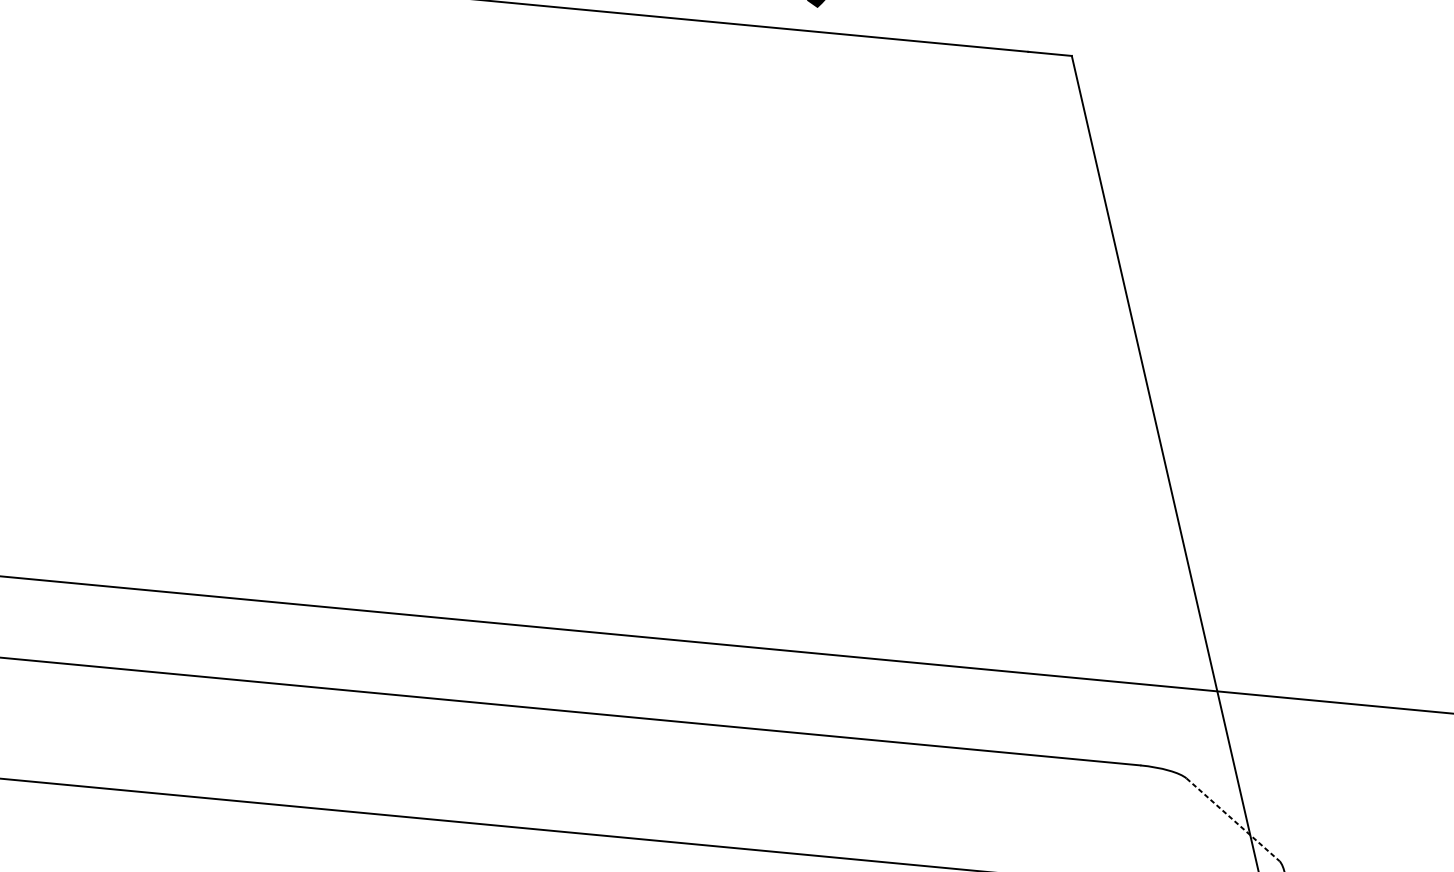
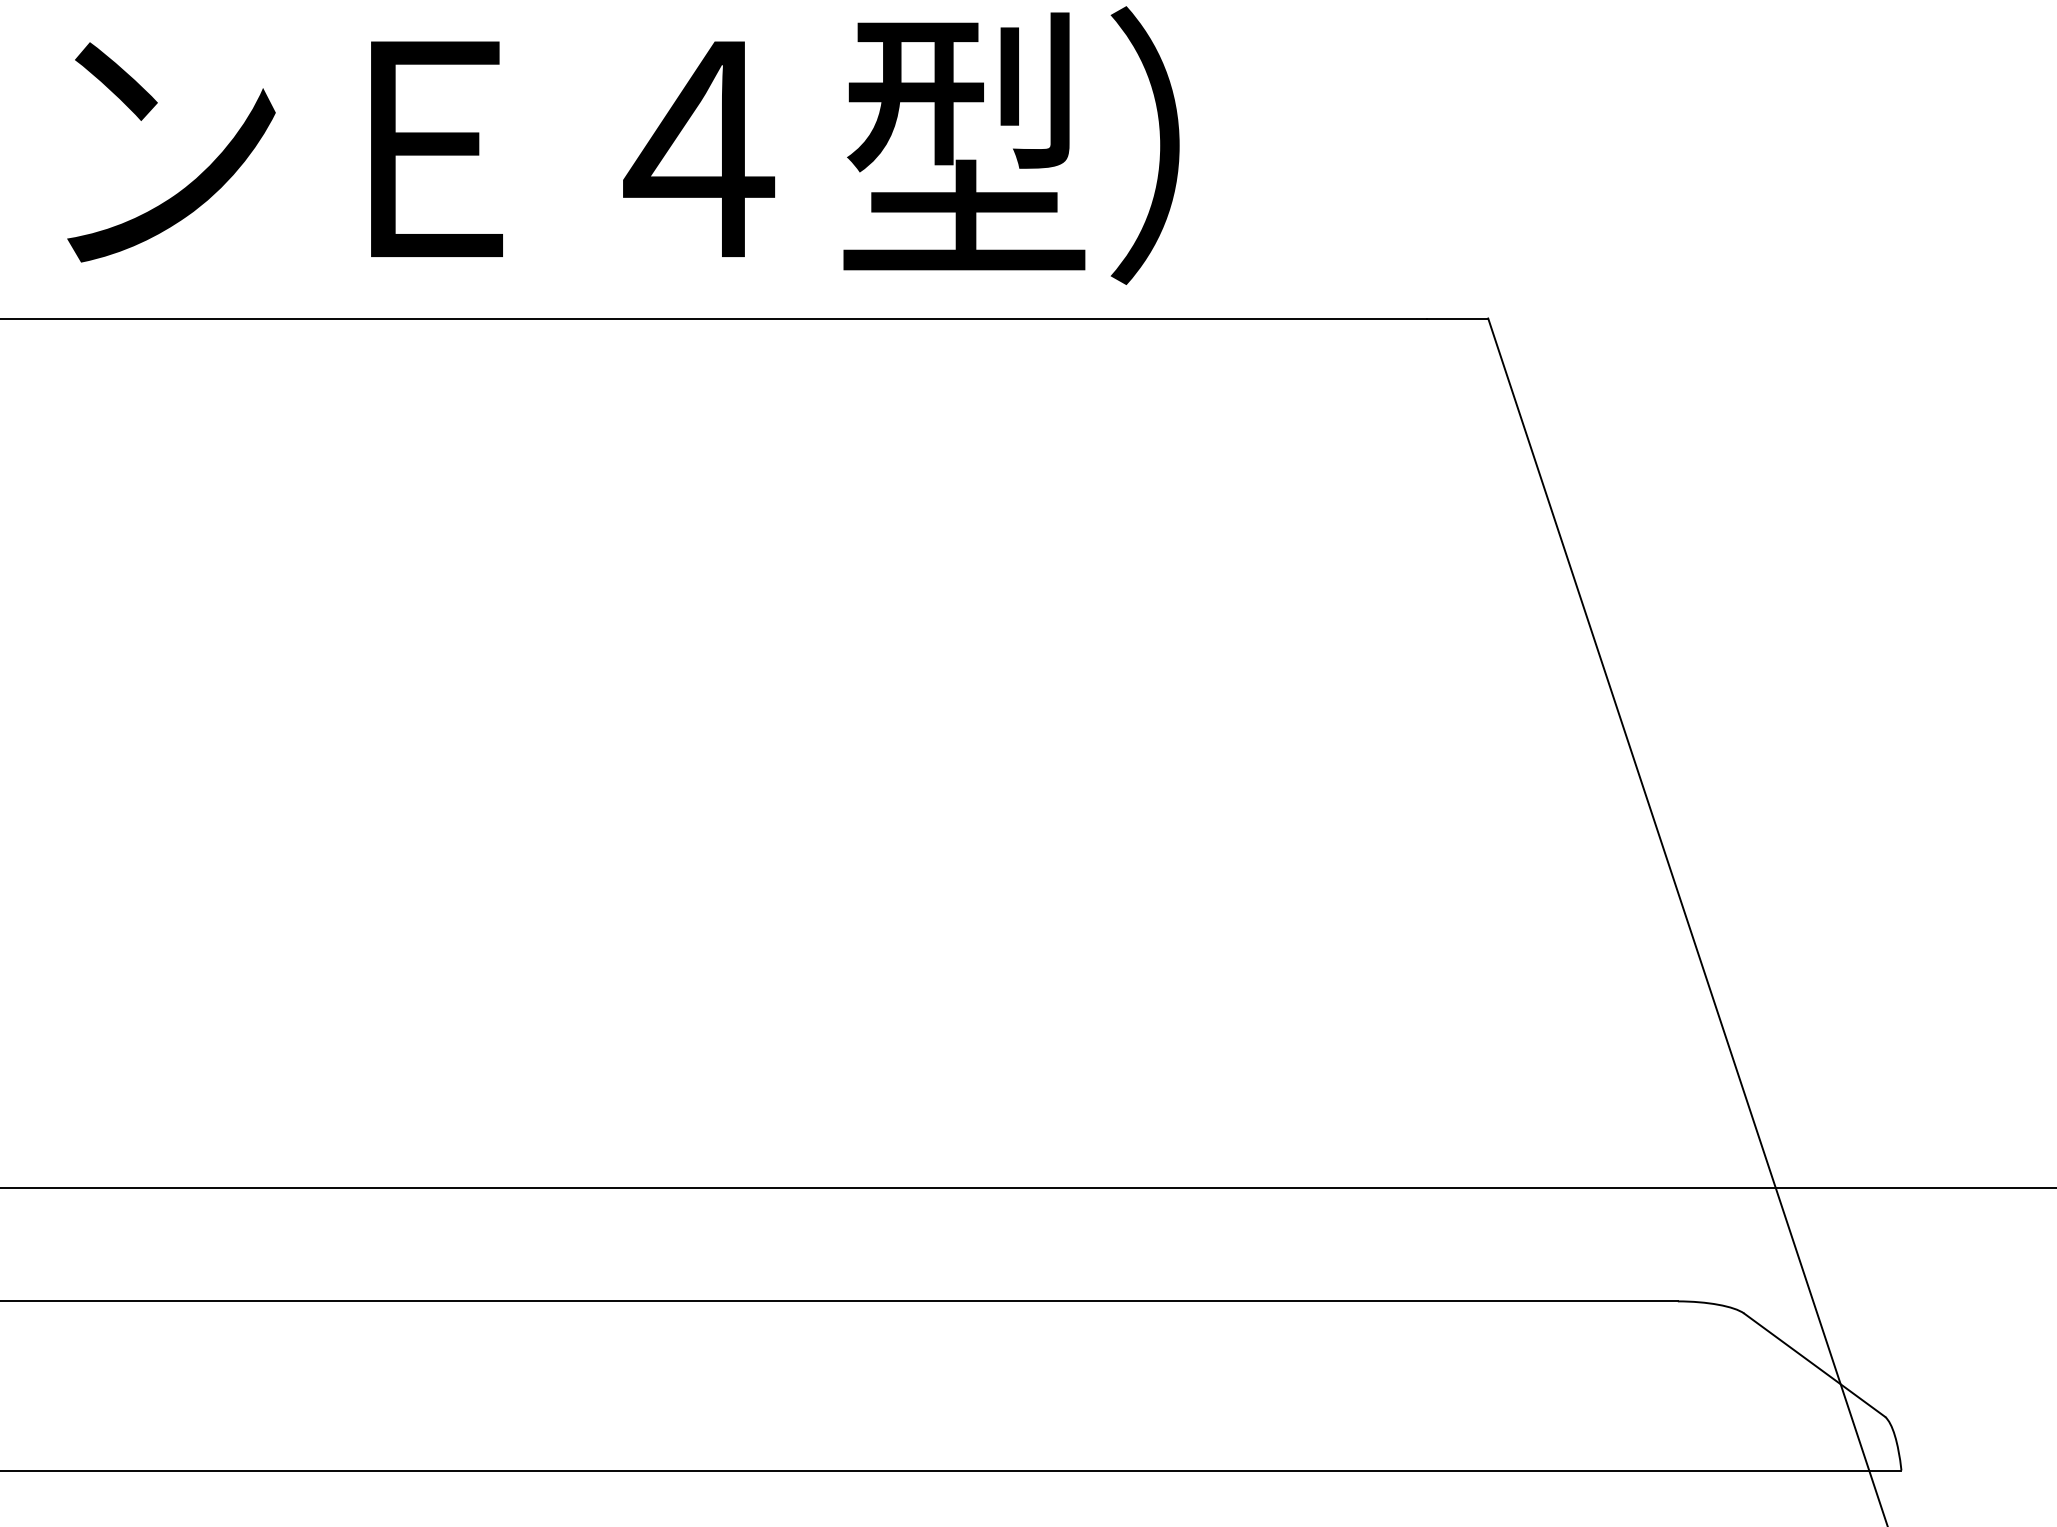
line: (1233, 820) -> (1815, 1365), dashed -> solid

